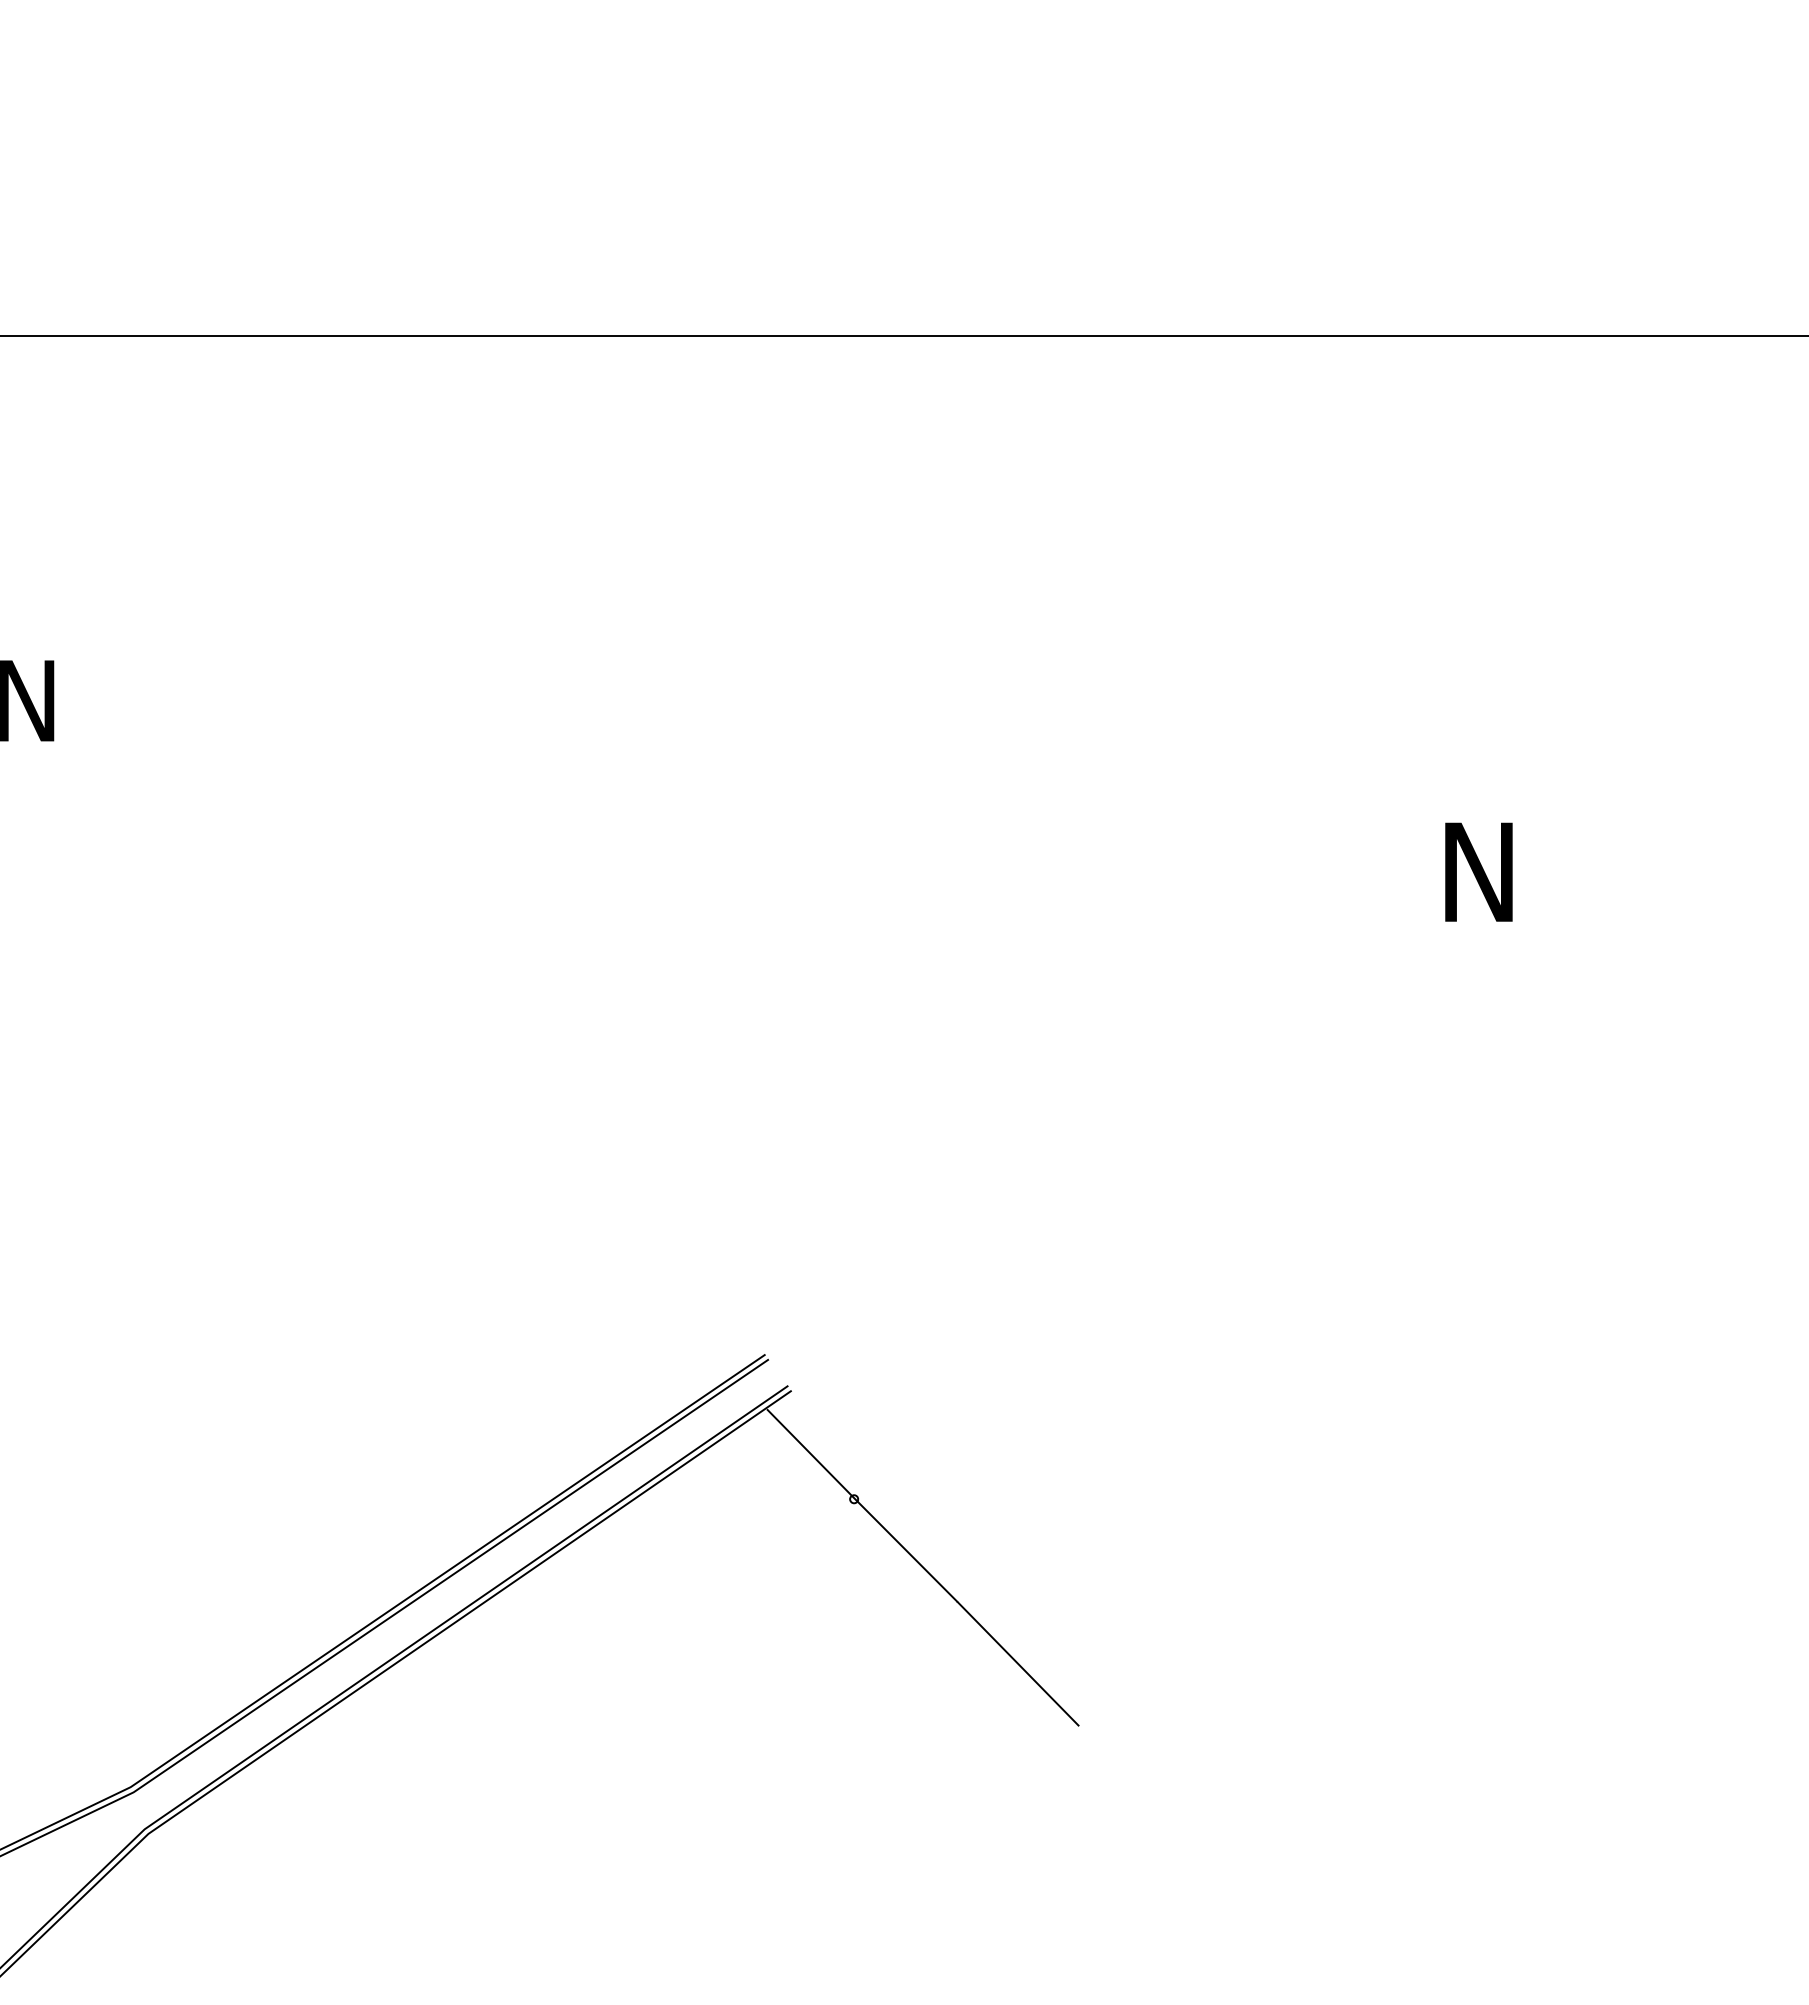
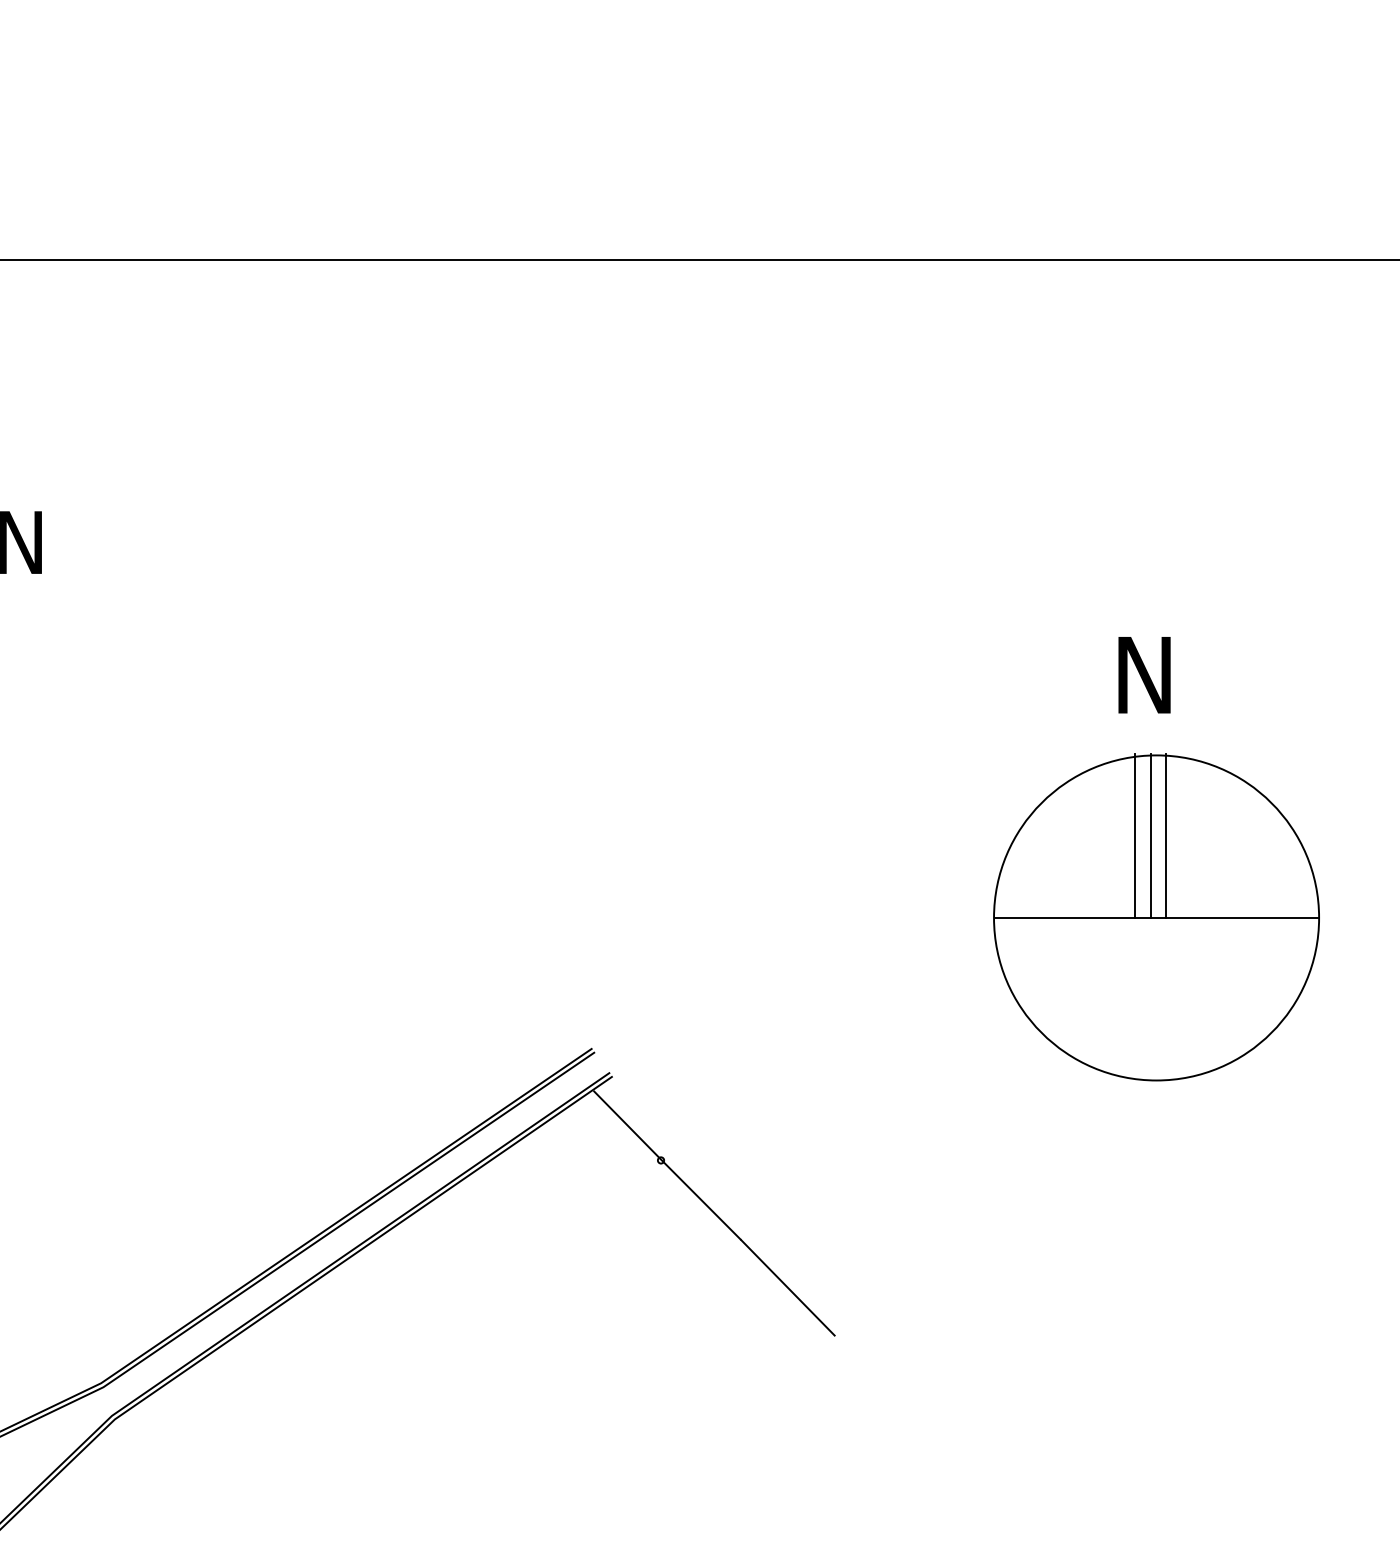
part: (1494, 1185) -> (1156, 917), added

